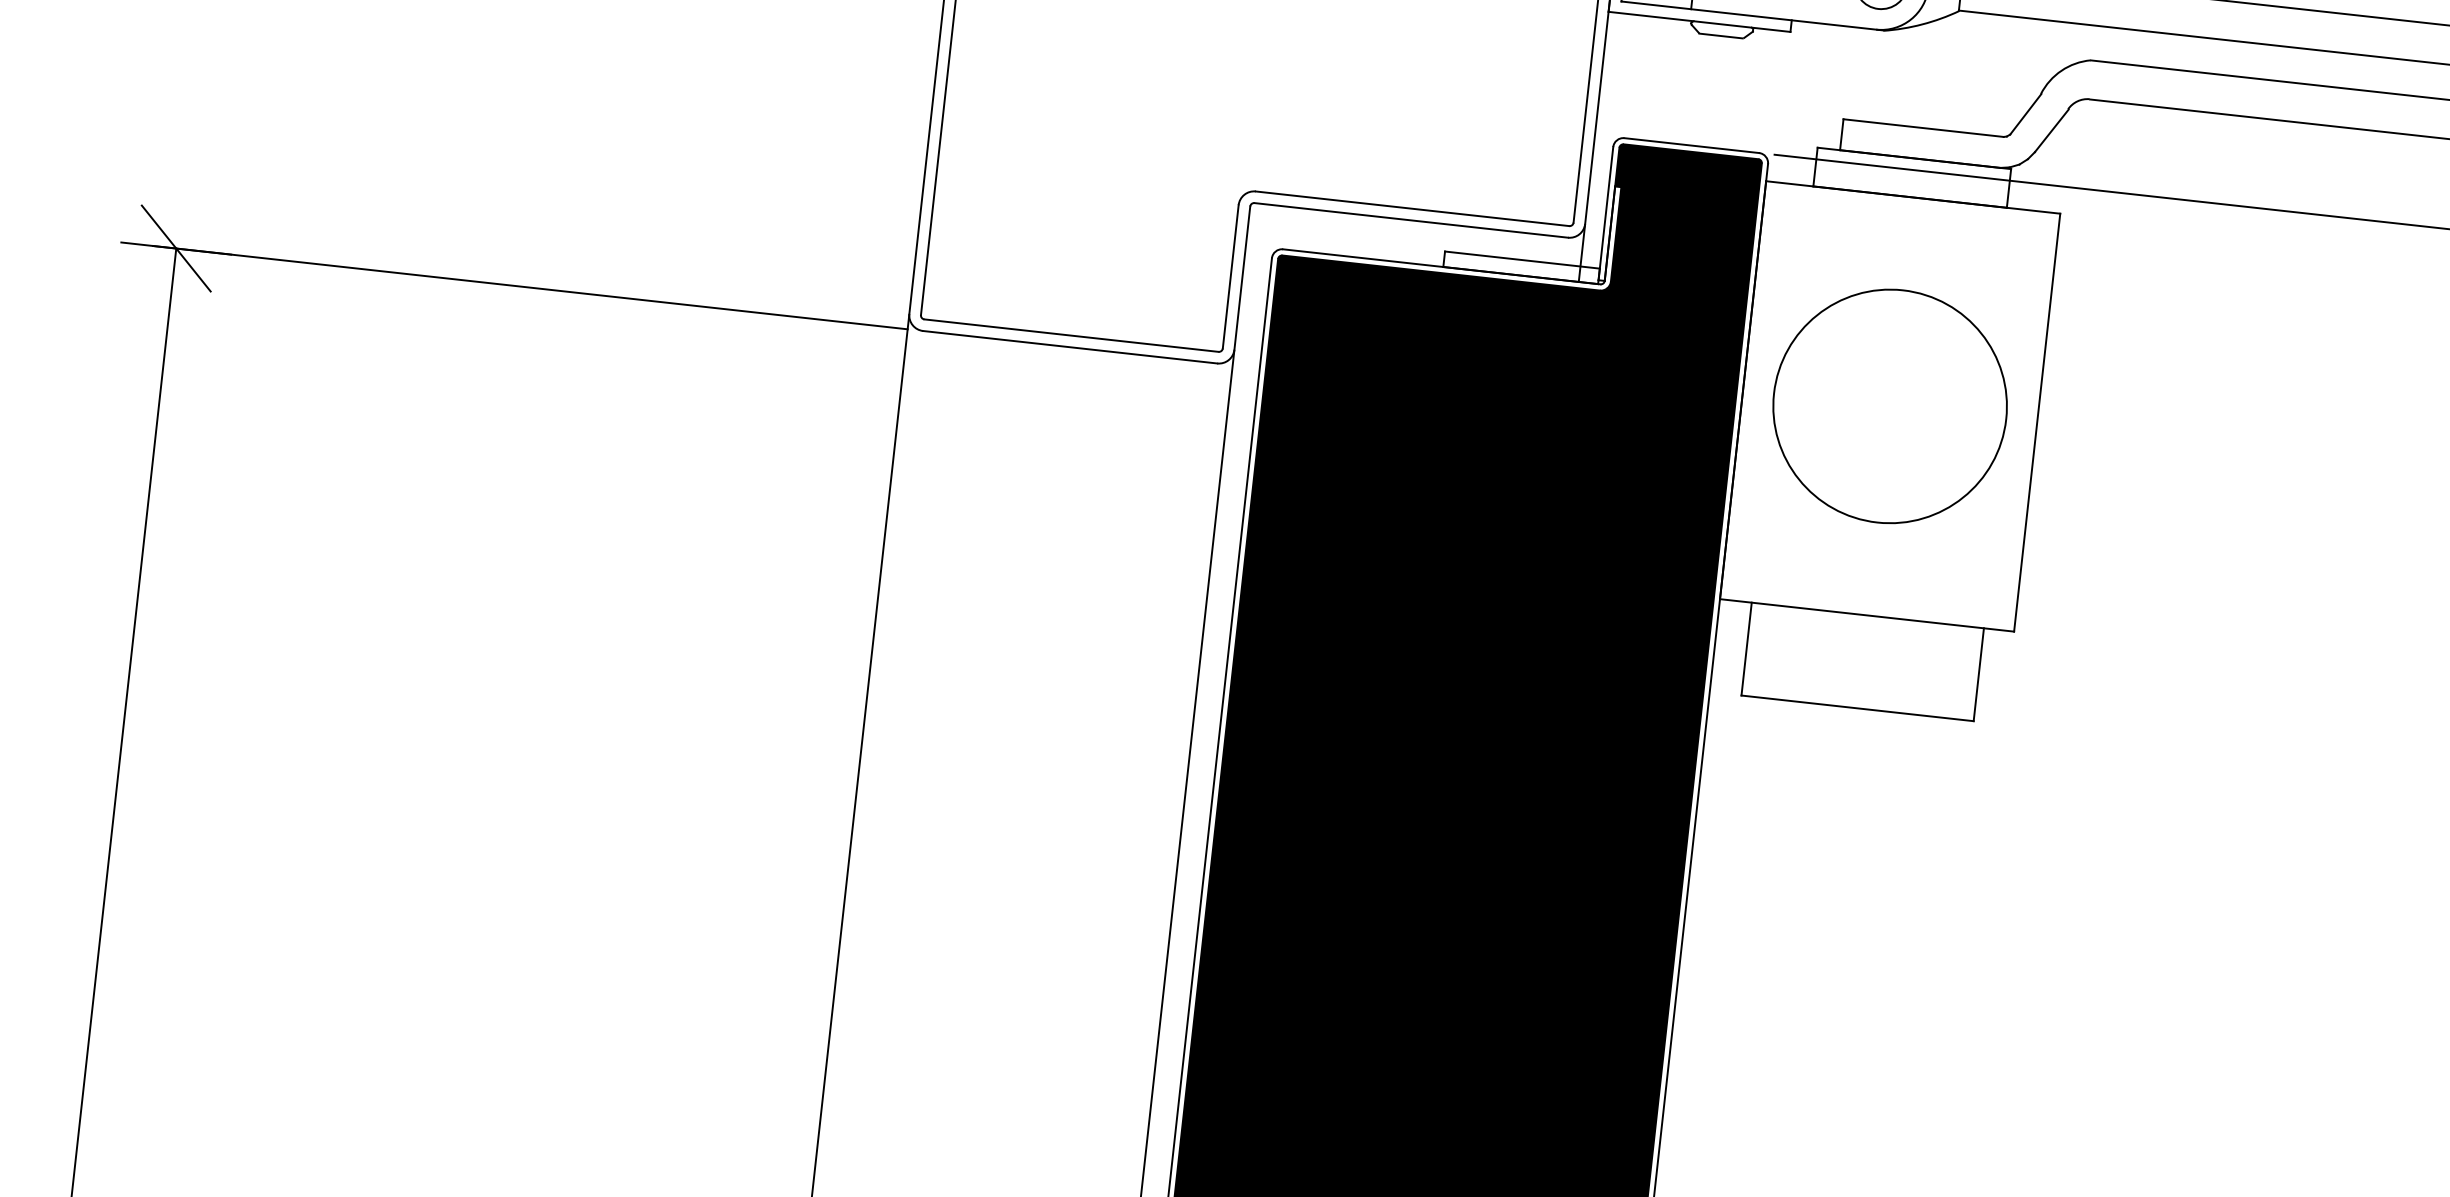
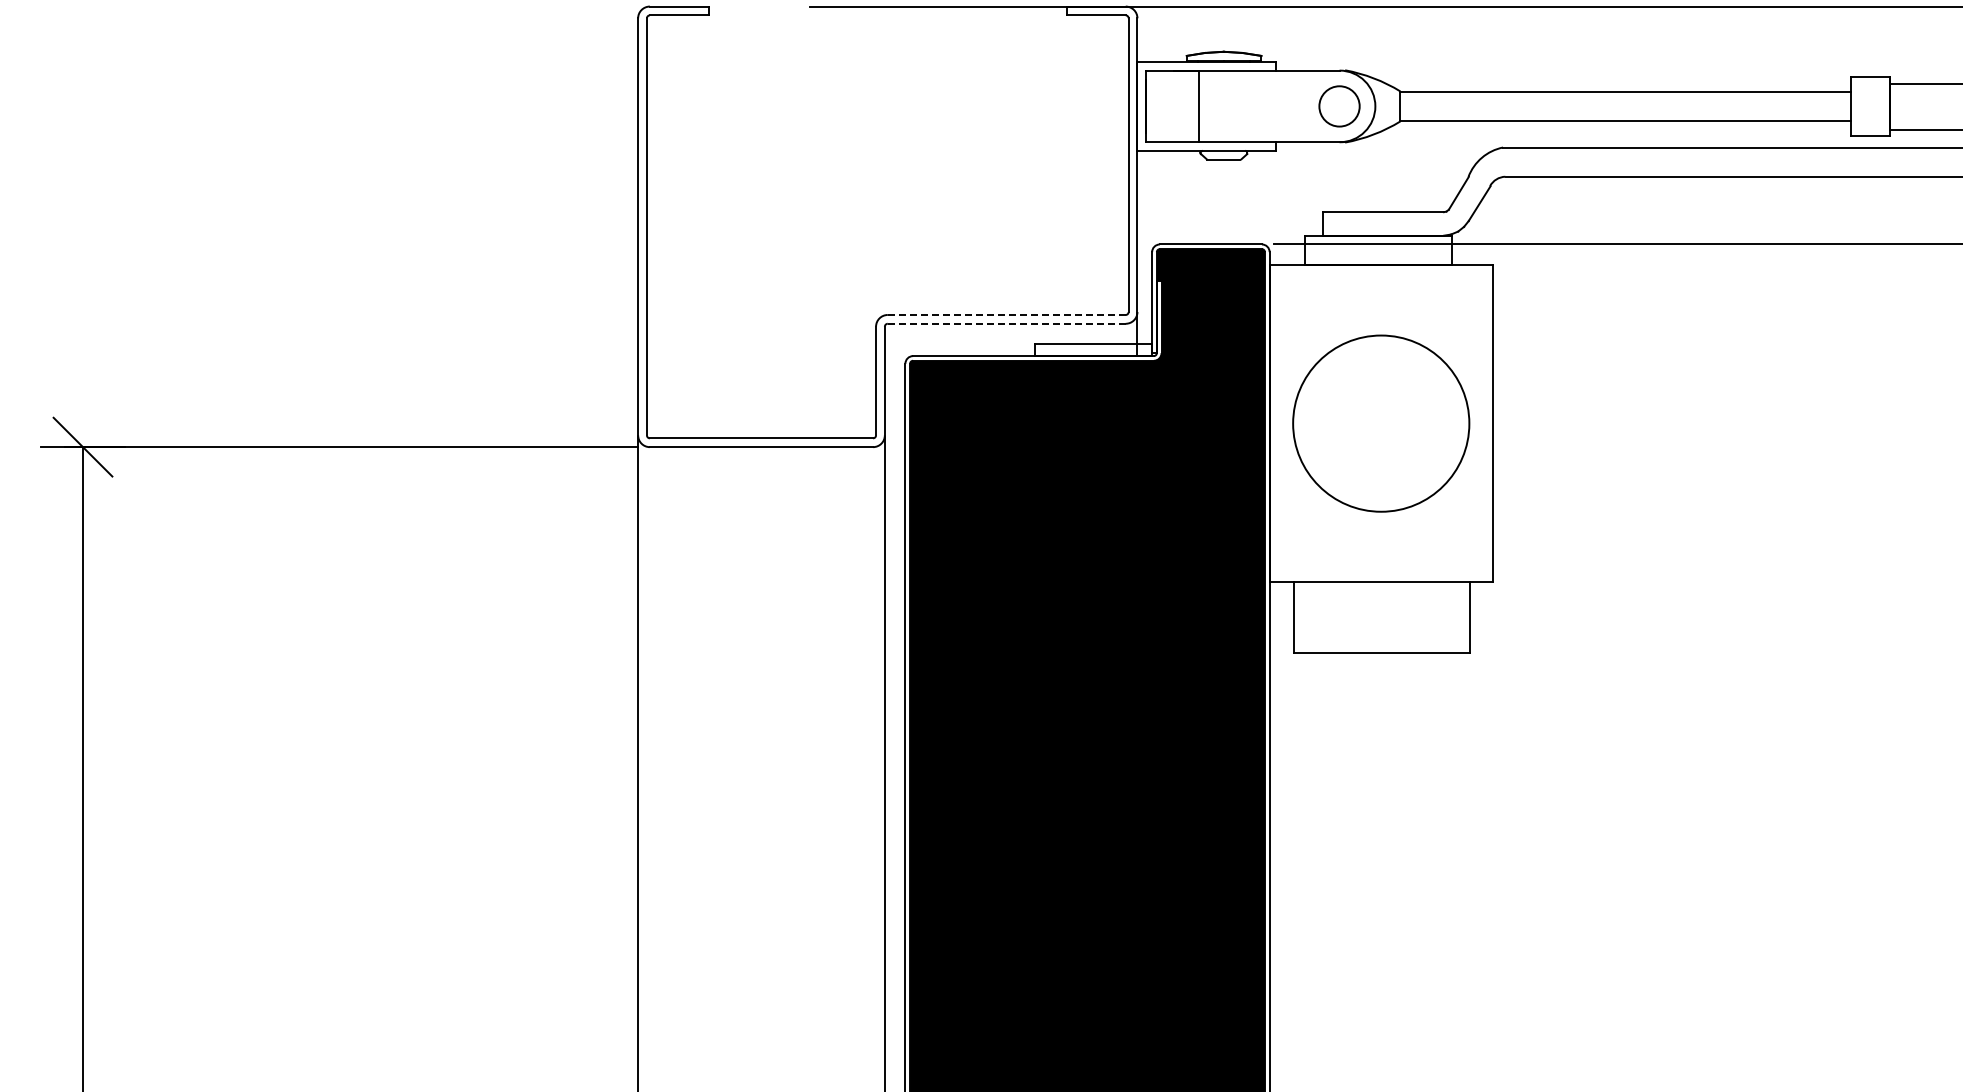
line: (1412, 208) -> (1006, 314), solid -> dashed
line: (1410, 219) -> (1006, 323), solid -> dashed

